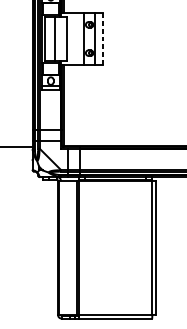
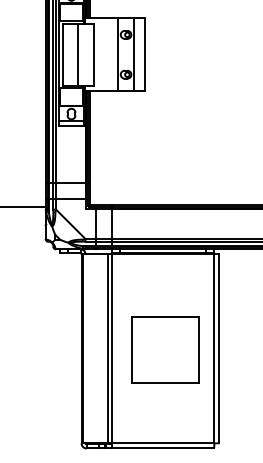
line: (102, 38) -> (144, 54), dashed -> solid
part: (117, 248) -> (165, 349), added

